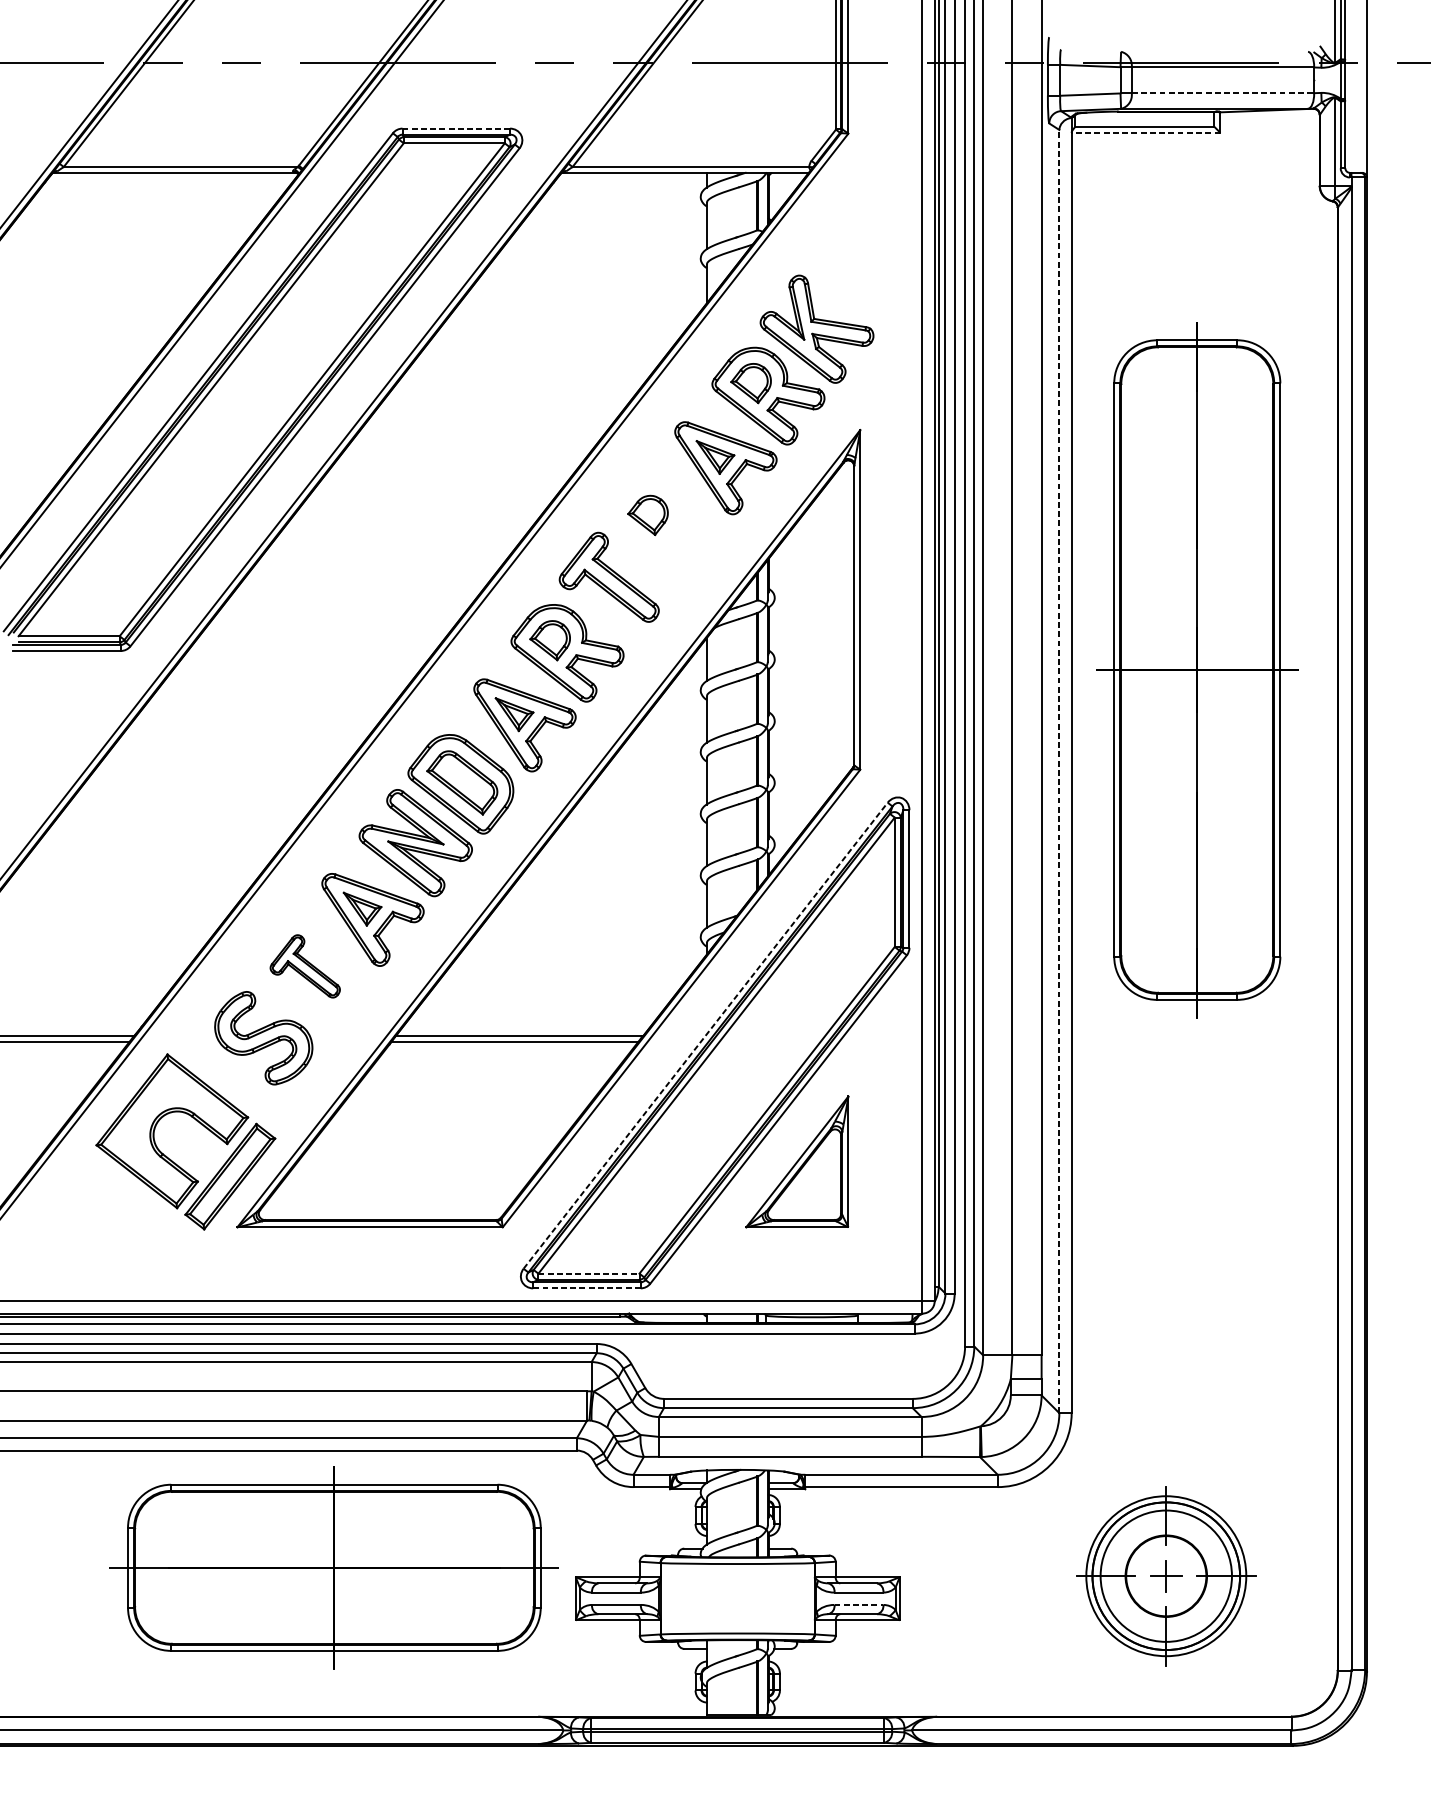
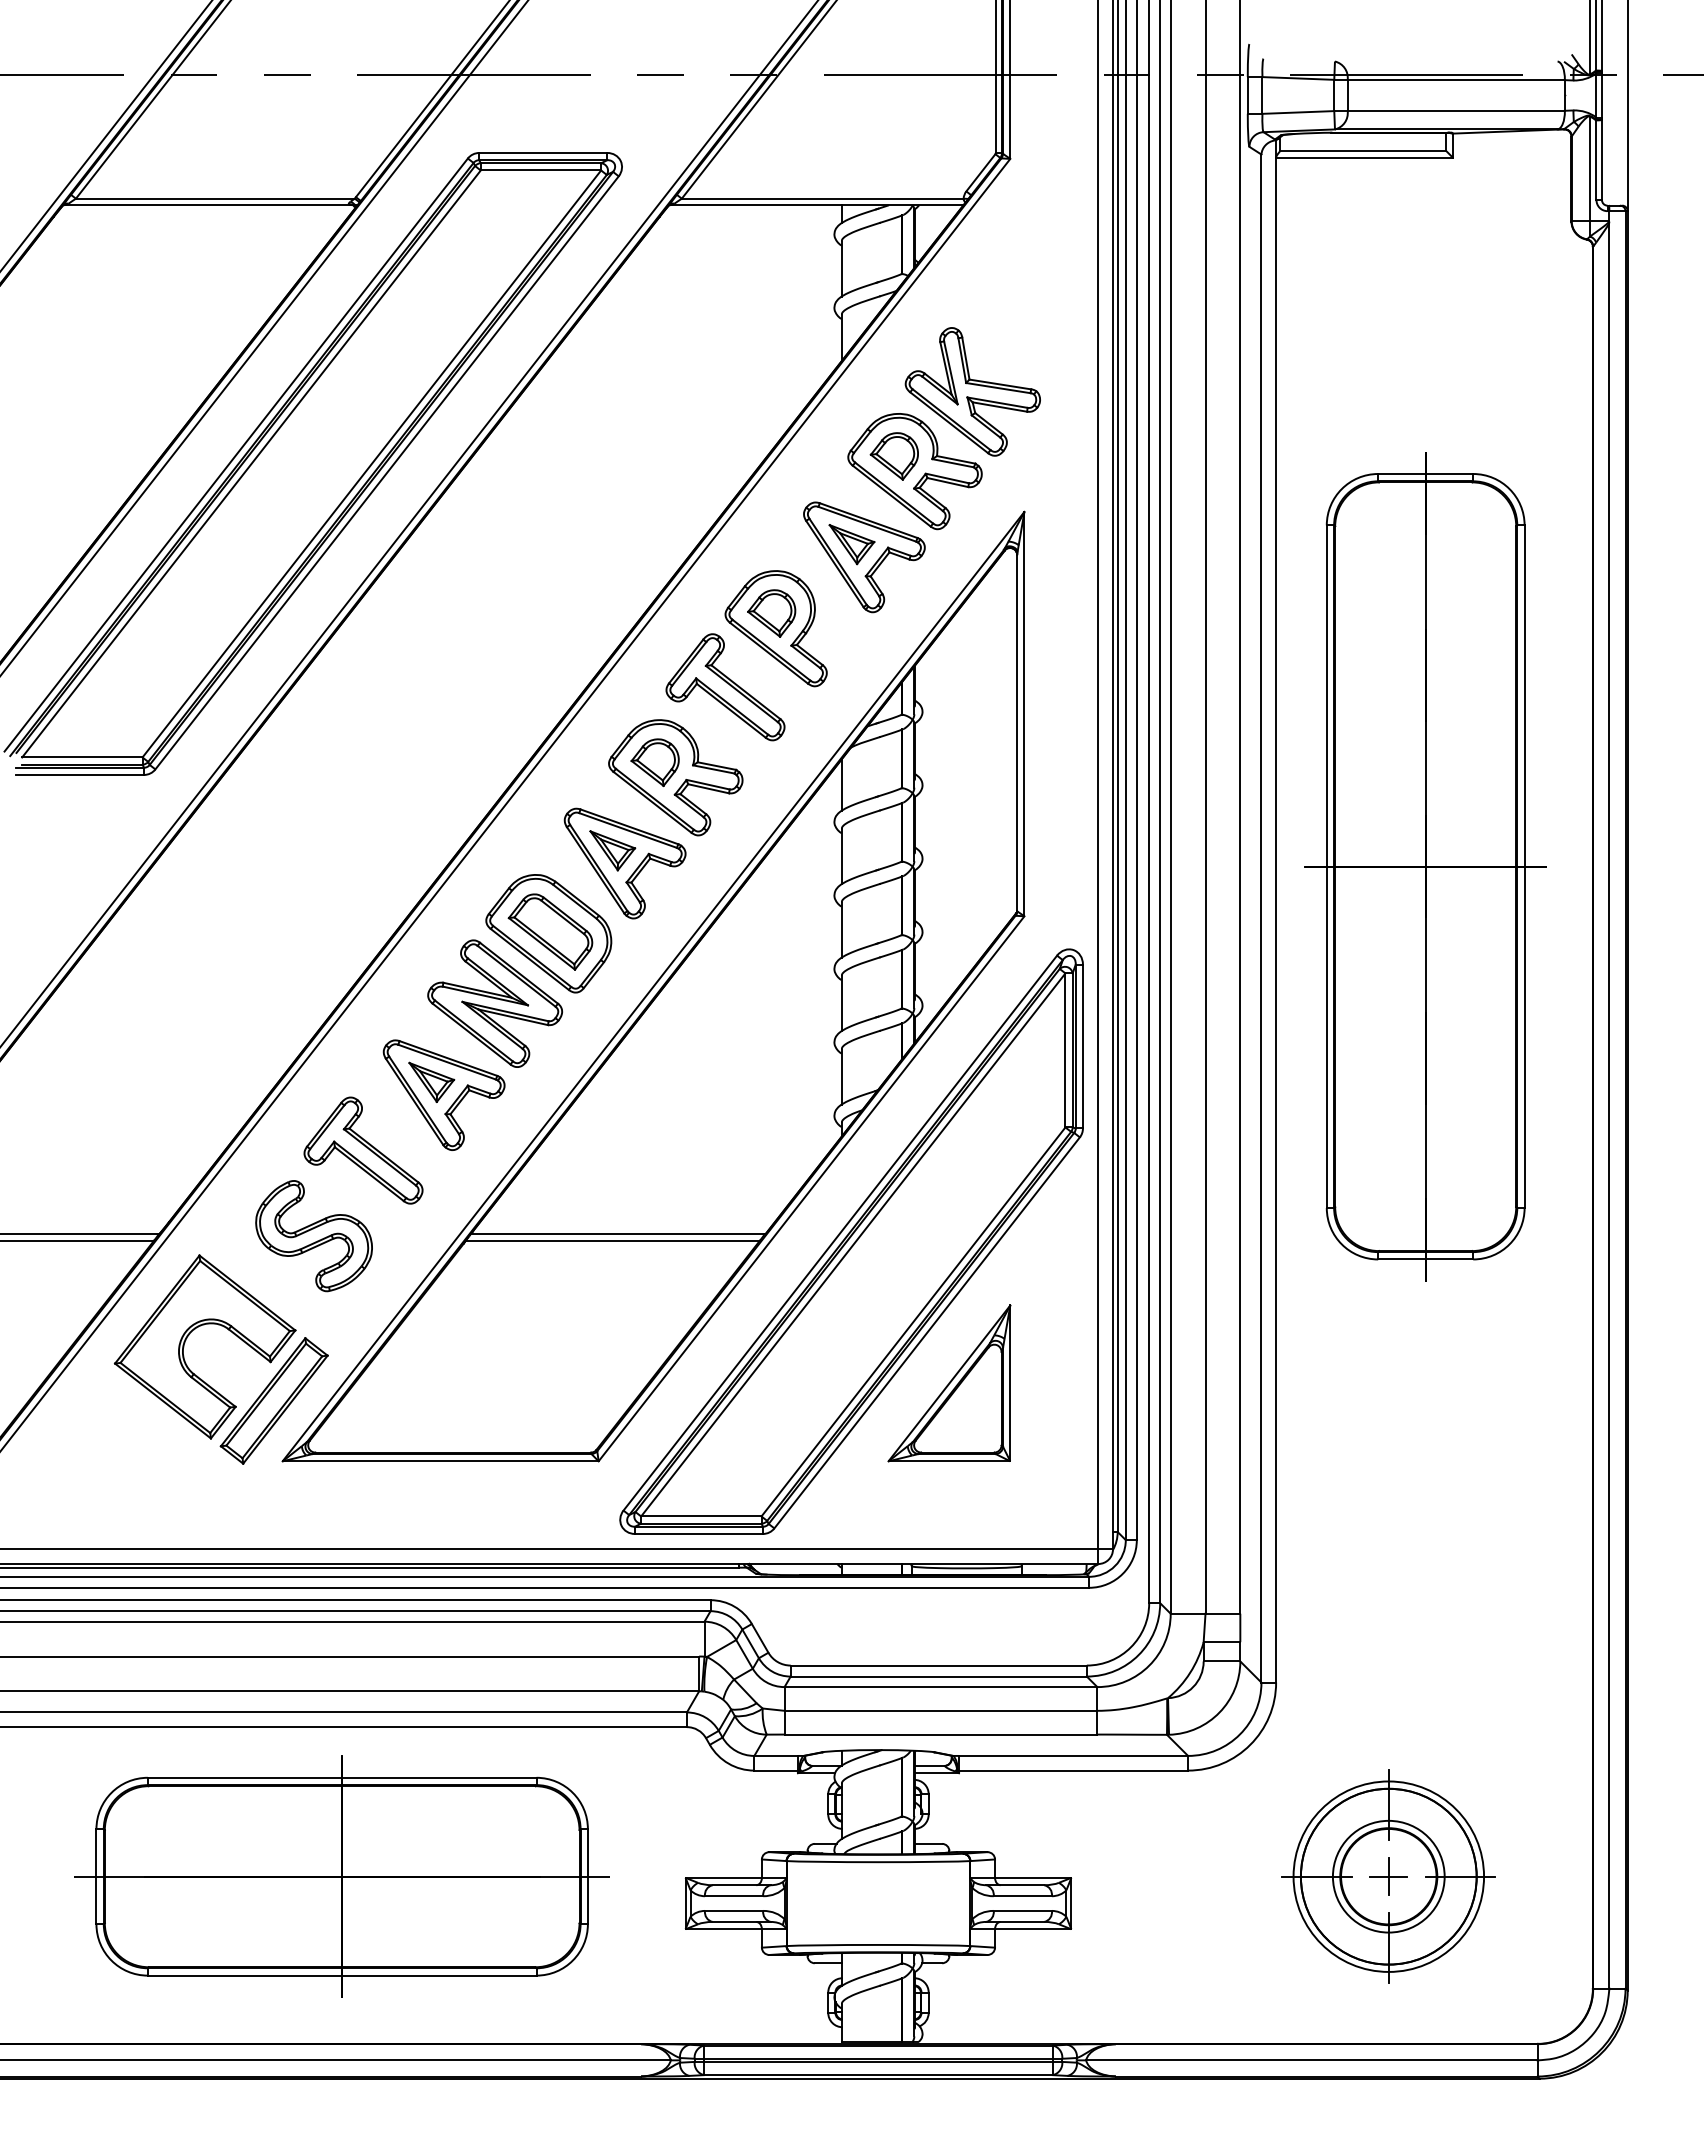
line: (1223, 93) -> (1456, 111), dashed -> solid
line: (456, 128) -> (543, 152), dashed -> solid
line: (1145, 133) -> (1364, 158), dashed -> solid
part: (651, 527) -> (775, 628), added
part: (1197, 669) -> (1425, 866), moved
line: (1059, 771) -> (1261, 918), dashed -> solid
part: (305, 966) -> (363, 1150), size x1.43
line: (705, 1035) -> (840, 1232), dashed -> solid
line: (589, 1273) -> (701, 1516), dashed -> solid
line: (586, 1287) -> (698, 1533), dashed -> solid
part: (333, 1567) -> (341, 1876), moved
circle: (1166, 1576) -> (1388, 1876), size x0.71
line: (859, 1604) -> (1023, 1910), dashed -> solid

